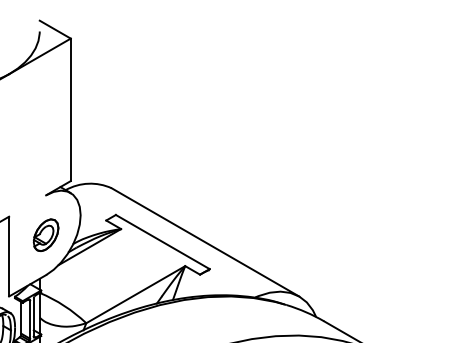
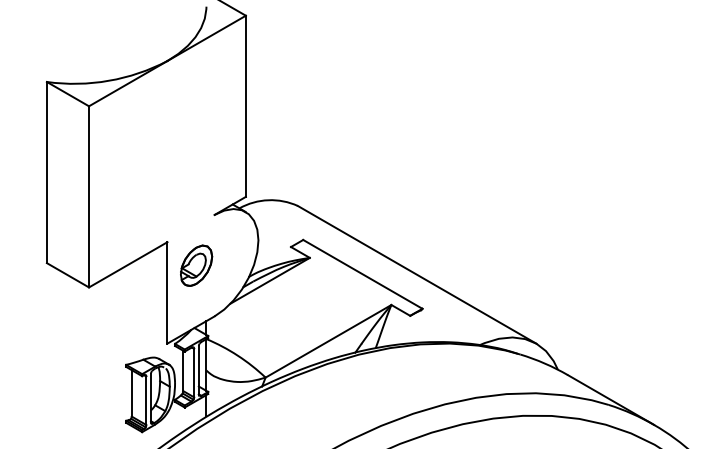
part: (46, 235) -> (196, 265), moved

